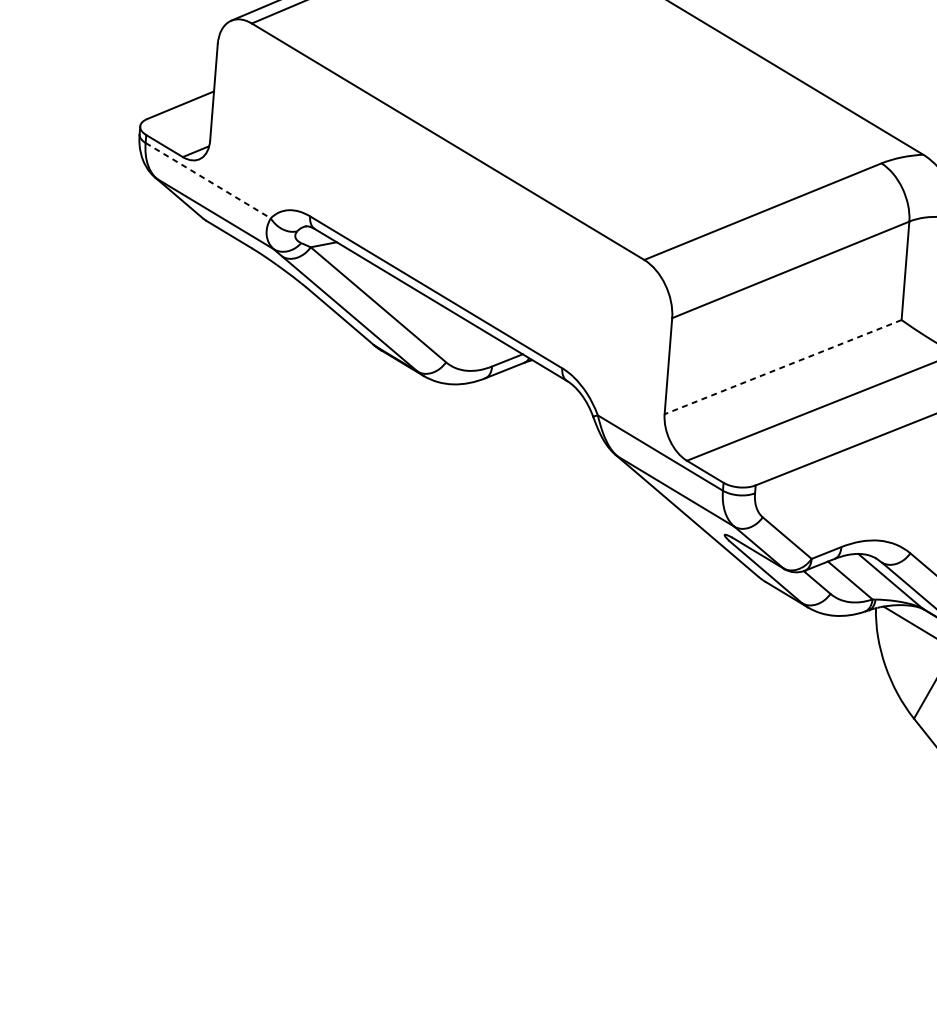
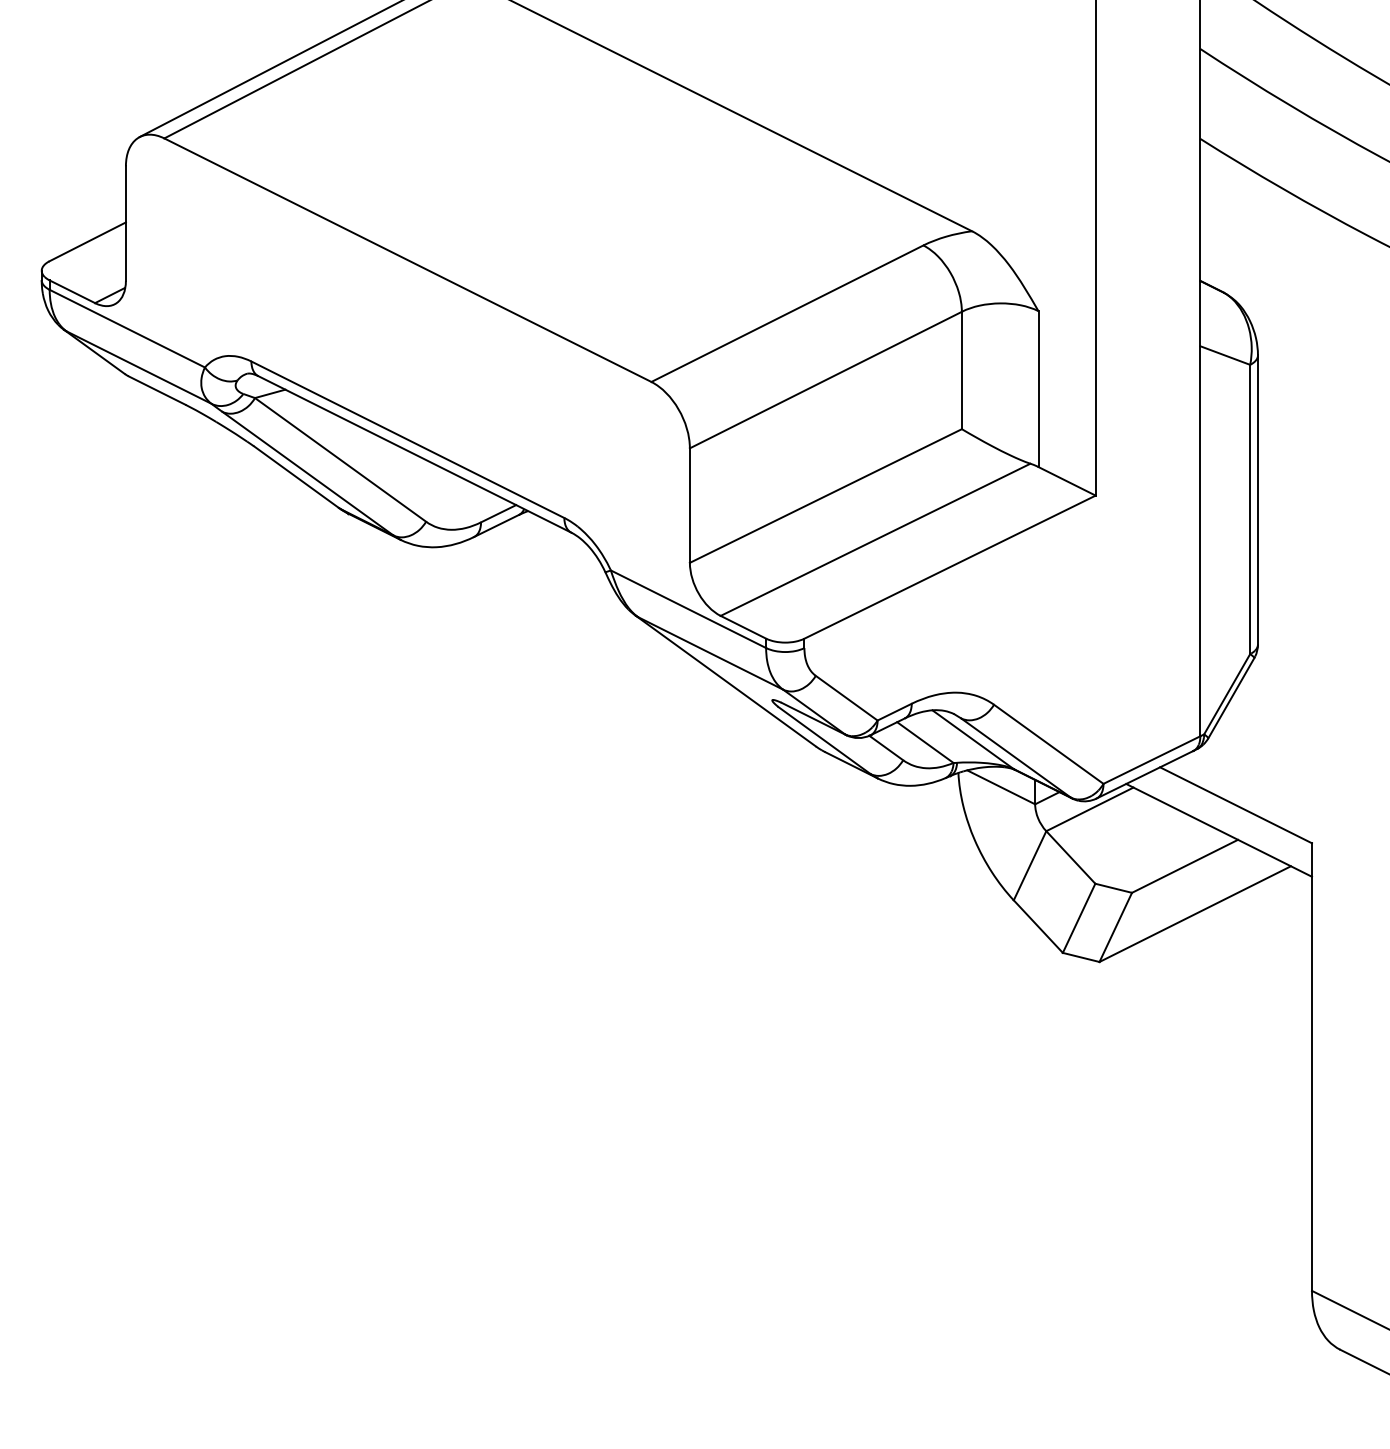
line: (208, 180) -> (127, 328), dashed -> solid
line: (782, 367) -> (825, 496), dashed -> solid

